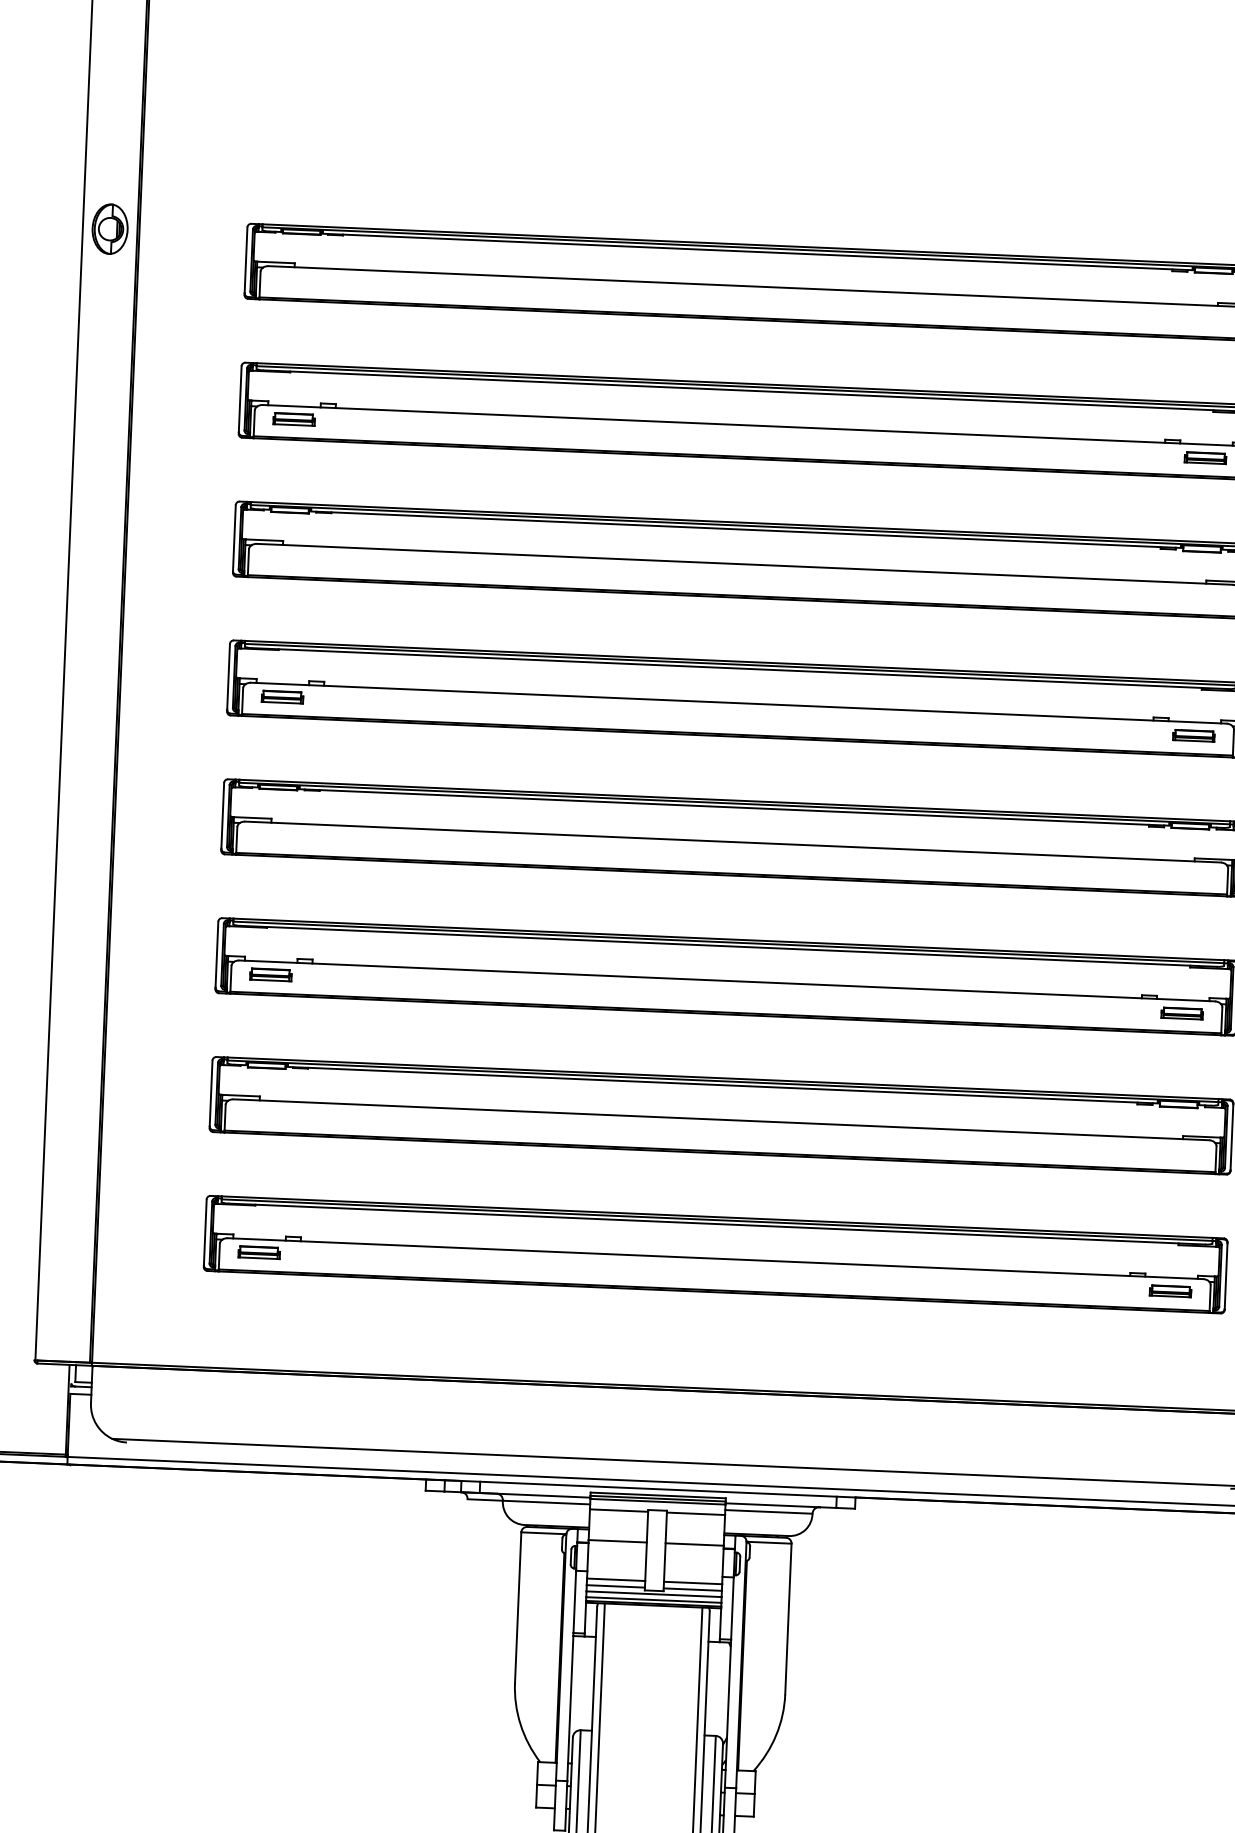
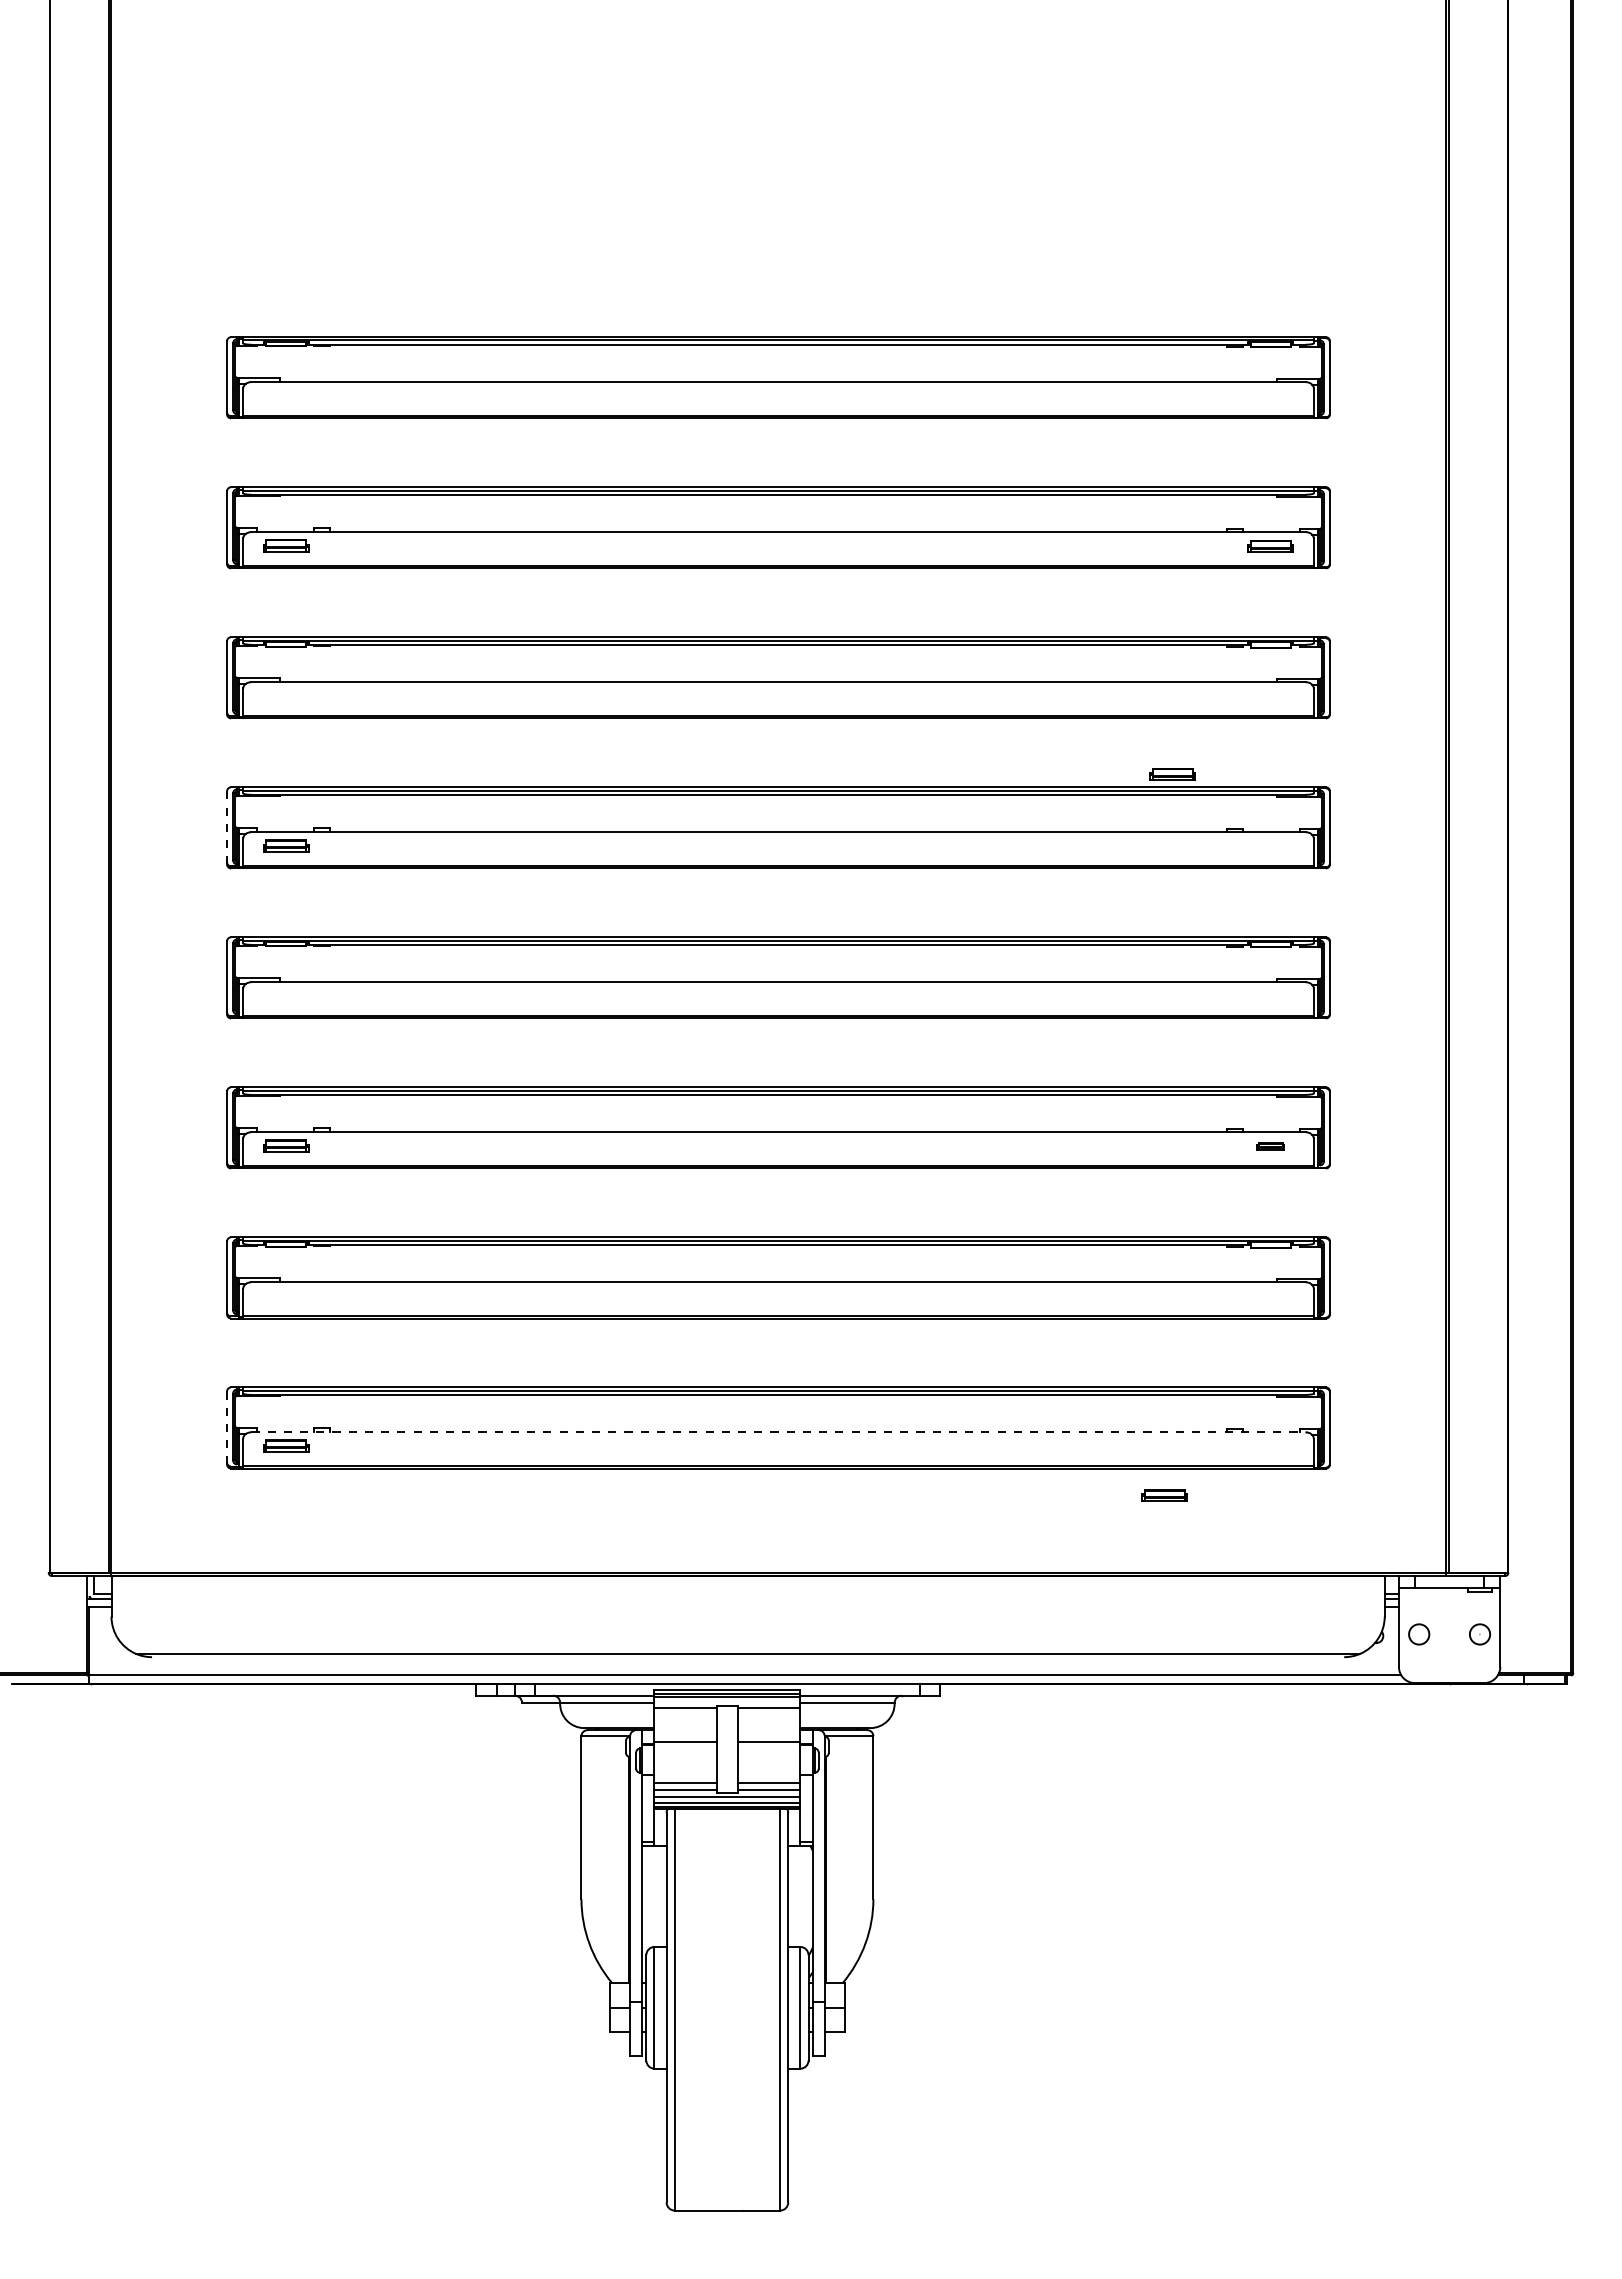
part: (109, 228) -> (78, 348), removed
line: (228, 677) -> (227, 827), solid -> dashed
part: (1193, 735) -> (1172, 774), moved
part: (1181, 1013) -> (1270, 1146), size x0.6
line: (205, 1232) -> (227, 1427), solid -> dashed
line: (716, 1258) -> (779, 1432), solid -> dashed
part: (1170, 1290) -> (1164, 1495), moved

